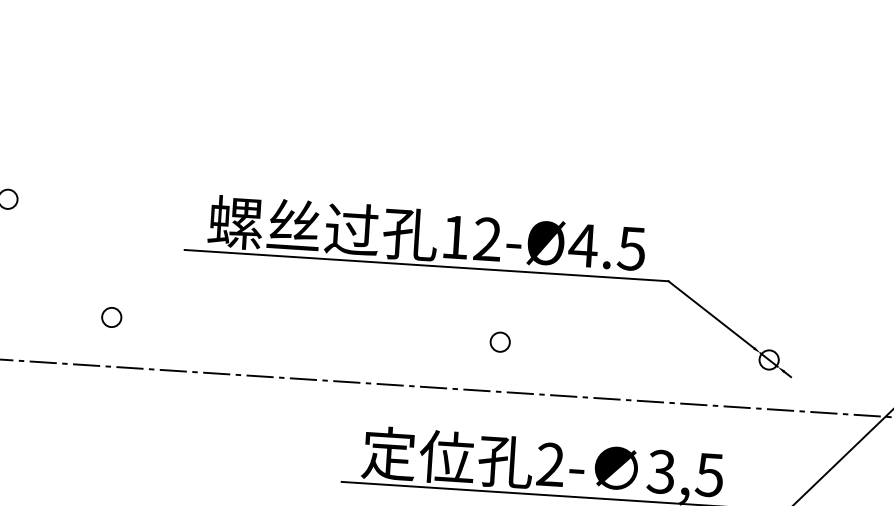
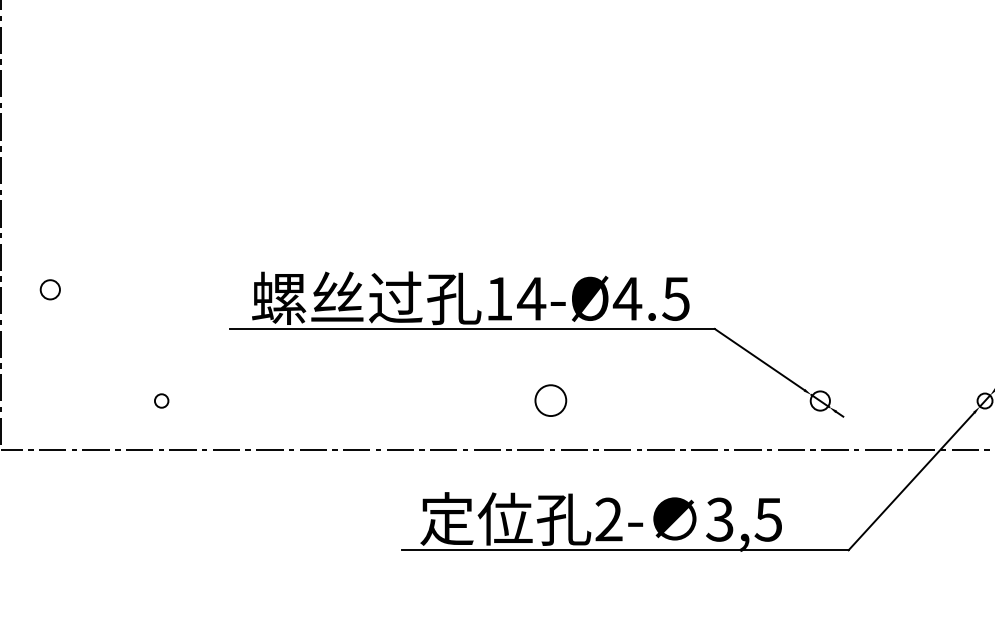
text: (487, 239) -> (531, 298), 12-Ø4.5 -> 14-Ø4.5
circle: (111, 316) -> (161, 400), size x0.7
circle: (499, 342) -> (550, 400), size x1.6

